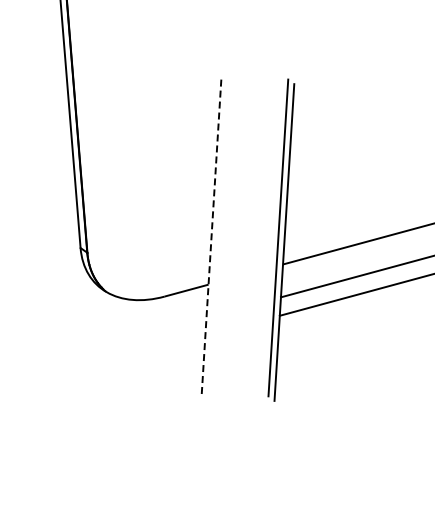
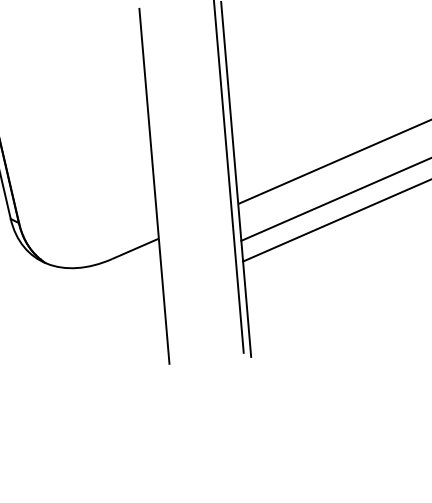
line: (211, 237) -> (154, 185), dashed -> solid

